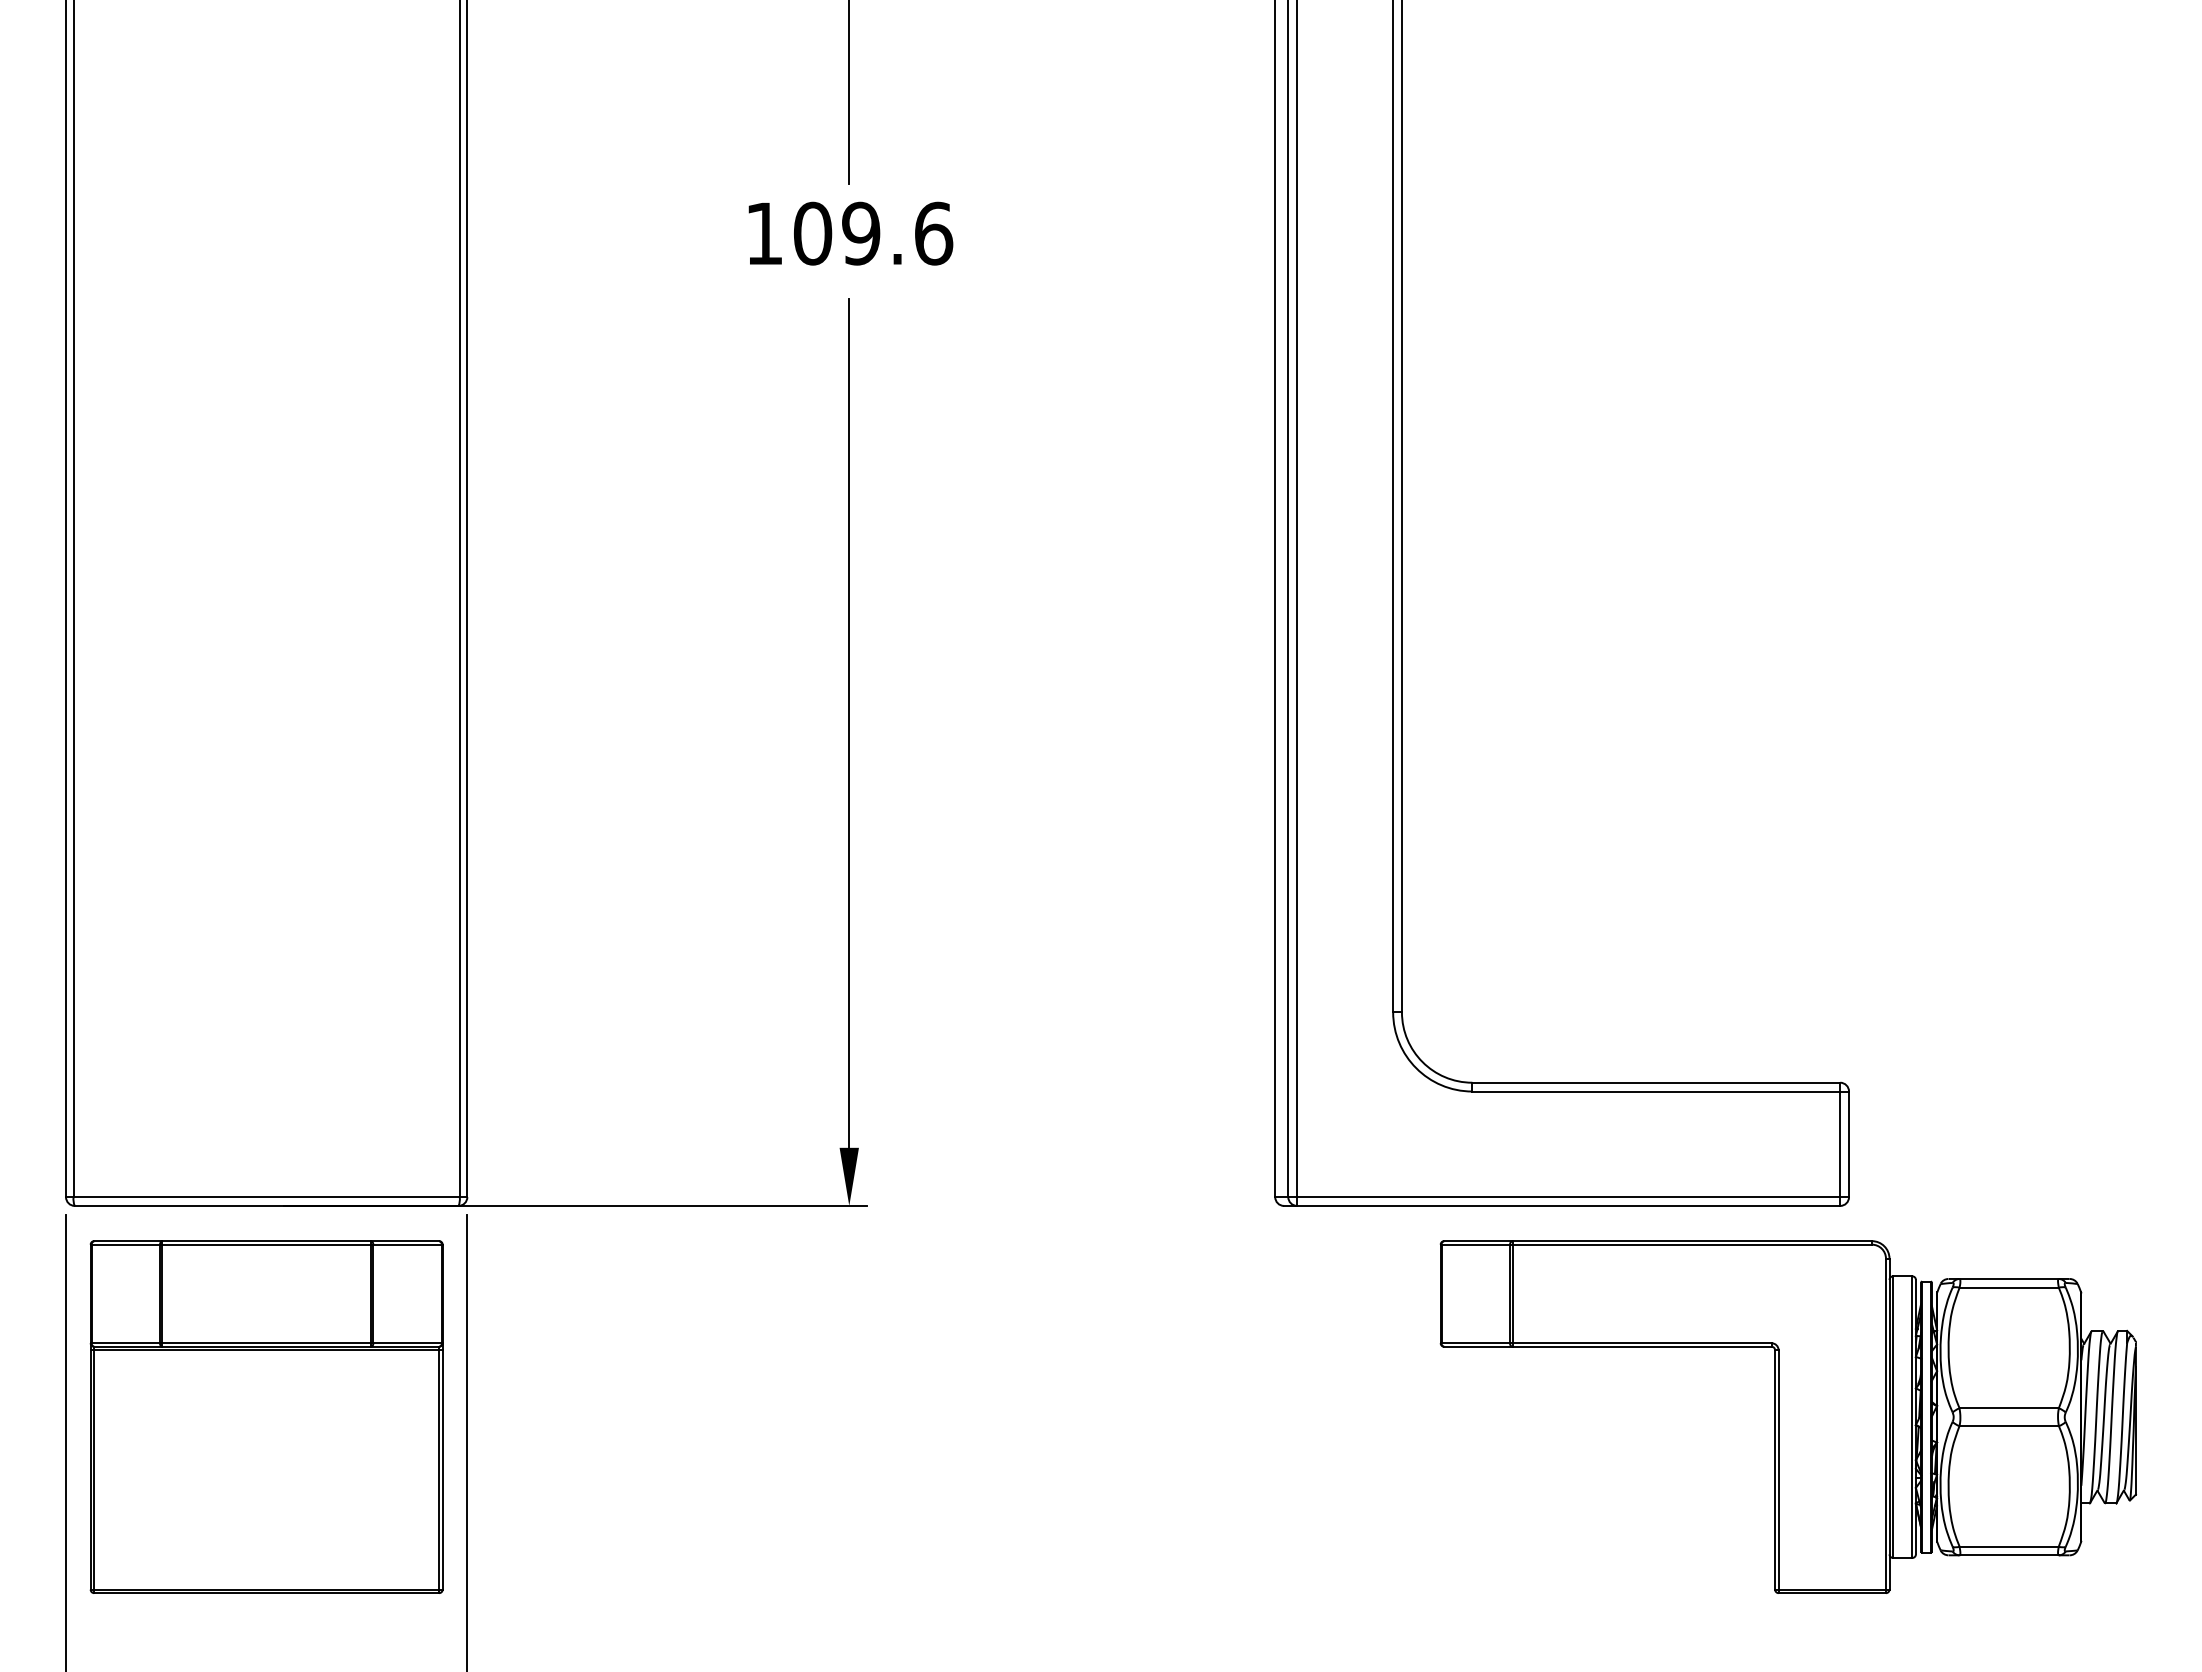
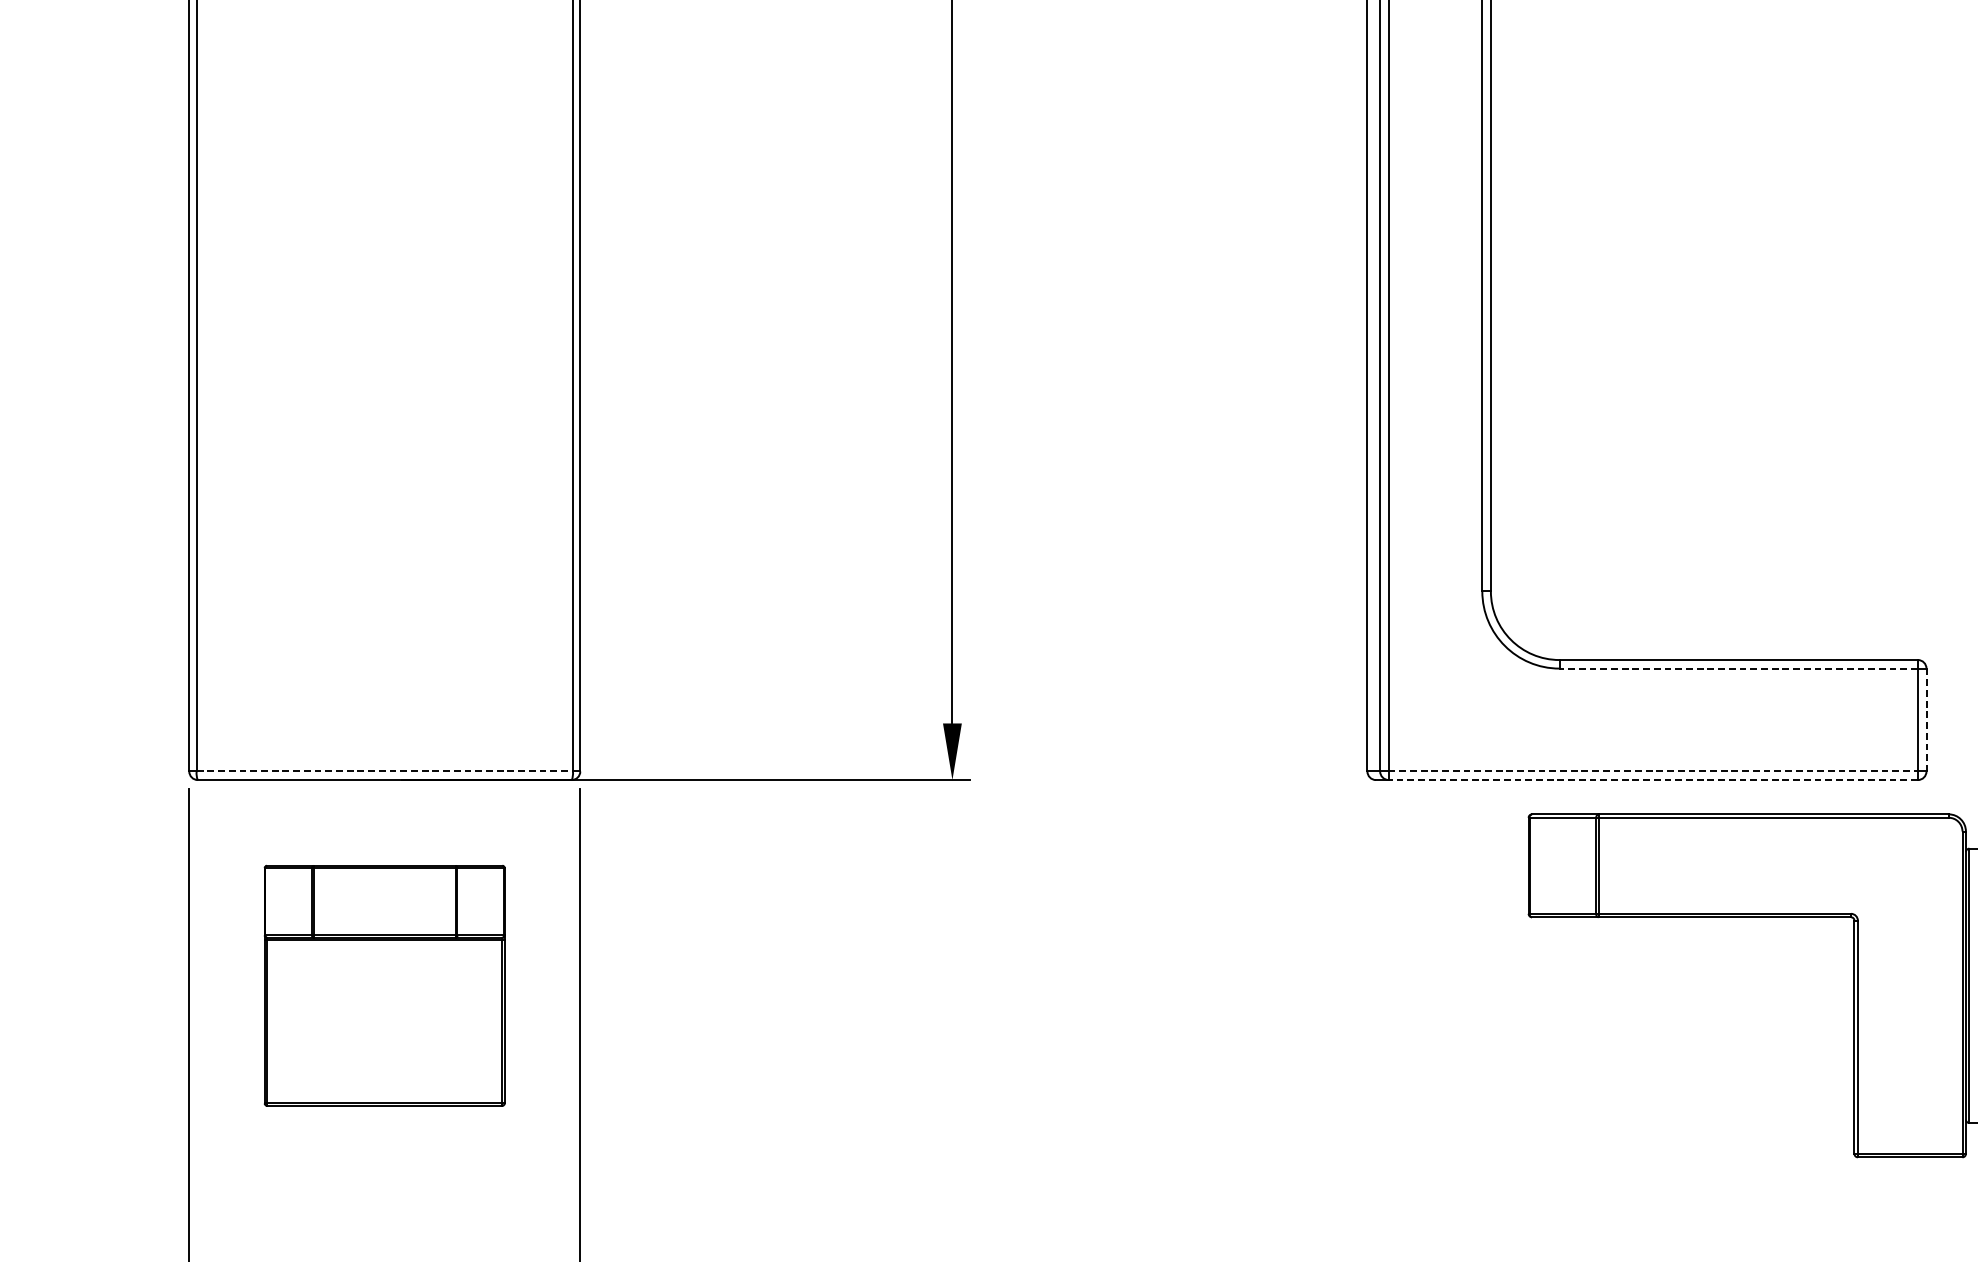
line: (1656, 1091) -> (1738, 668), solid -> dashed
line: (1849, 1144) -> (1926, 720), solid -> dashed
line: (267, 1197) -> (385, 771), solid -> dashed
line: (1568, 1197) -> (1653, 771), solid -> dashed
line: (1568, 1205) -> (1653, 779), solid -> dashed
part: (266, 1416) -> (384, 985), size x0.7

